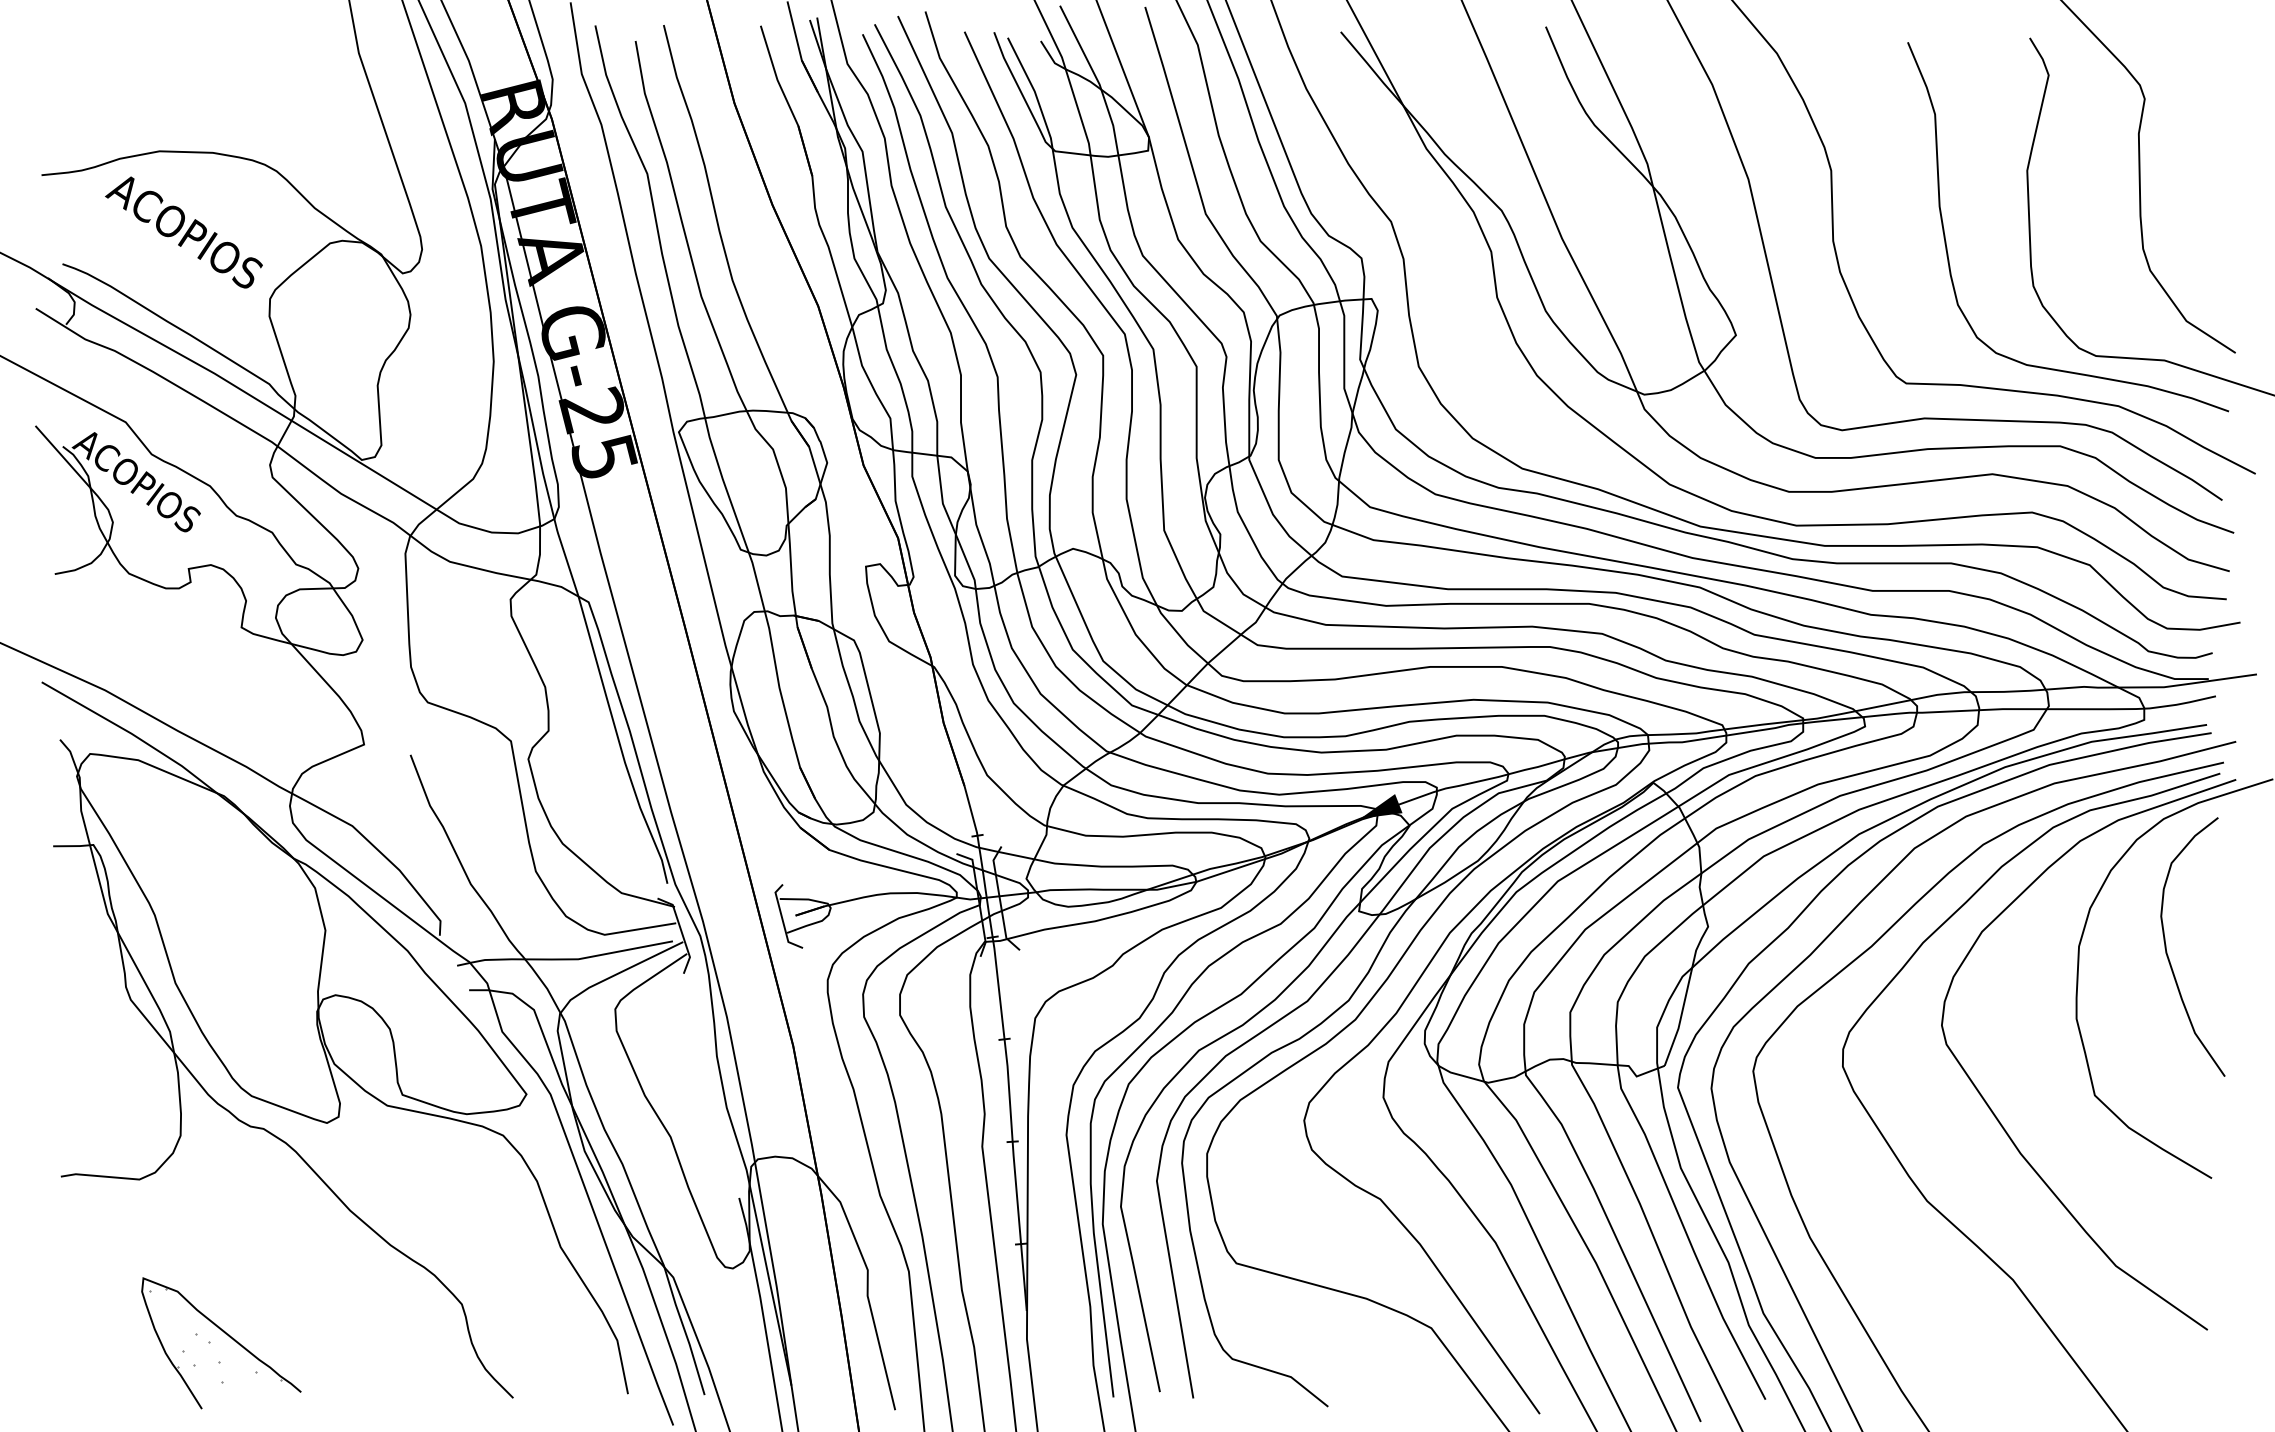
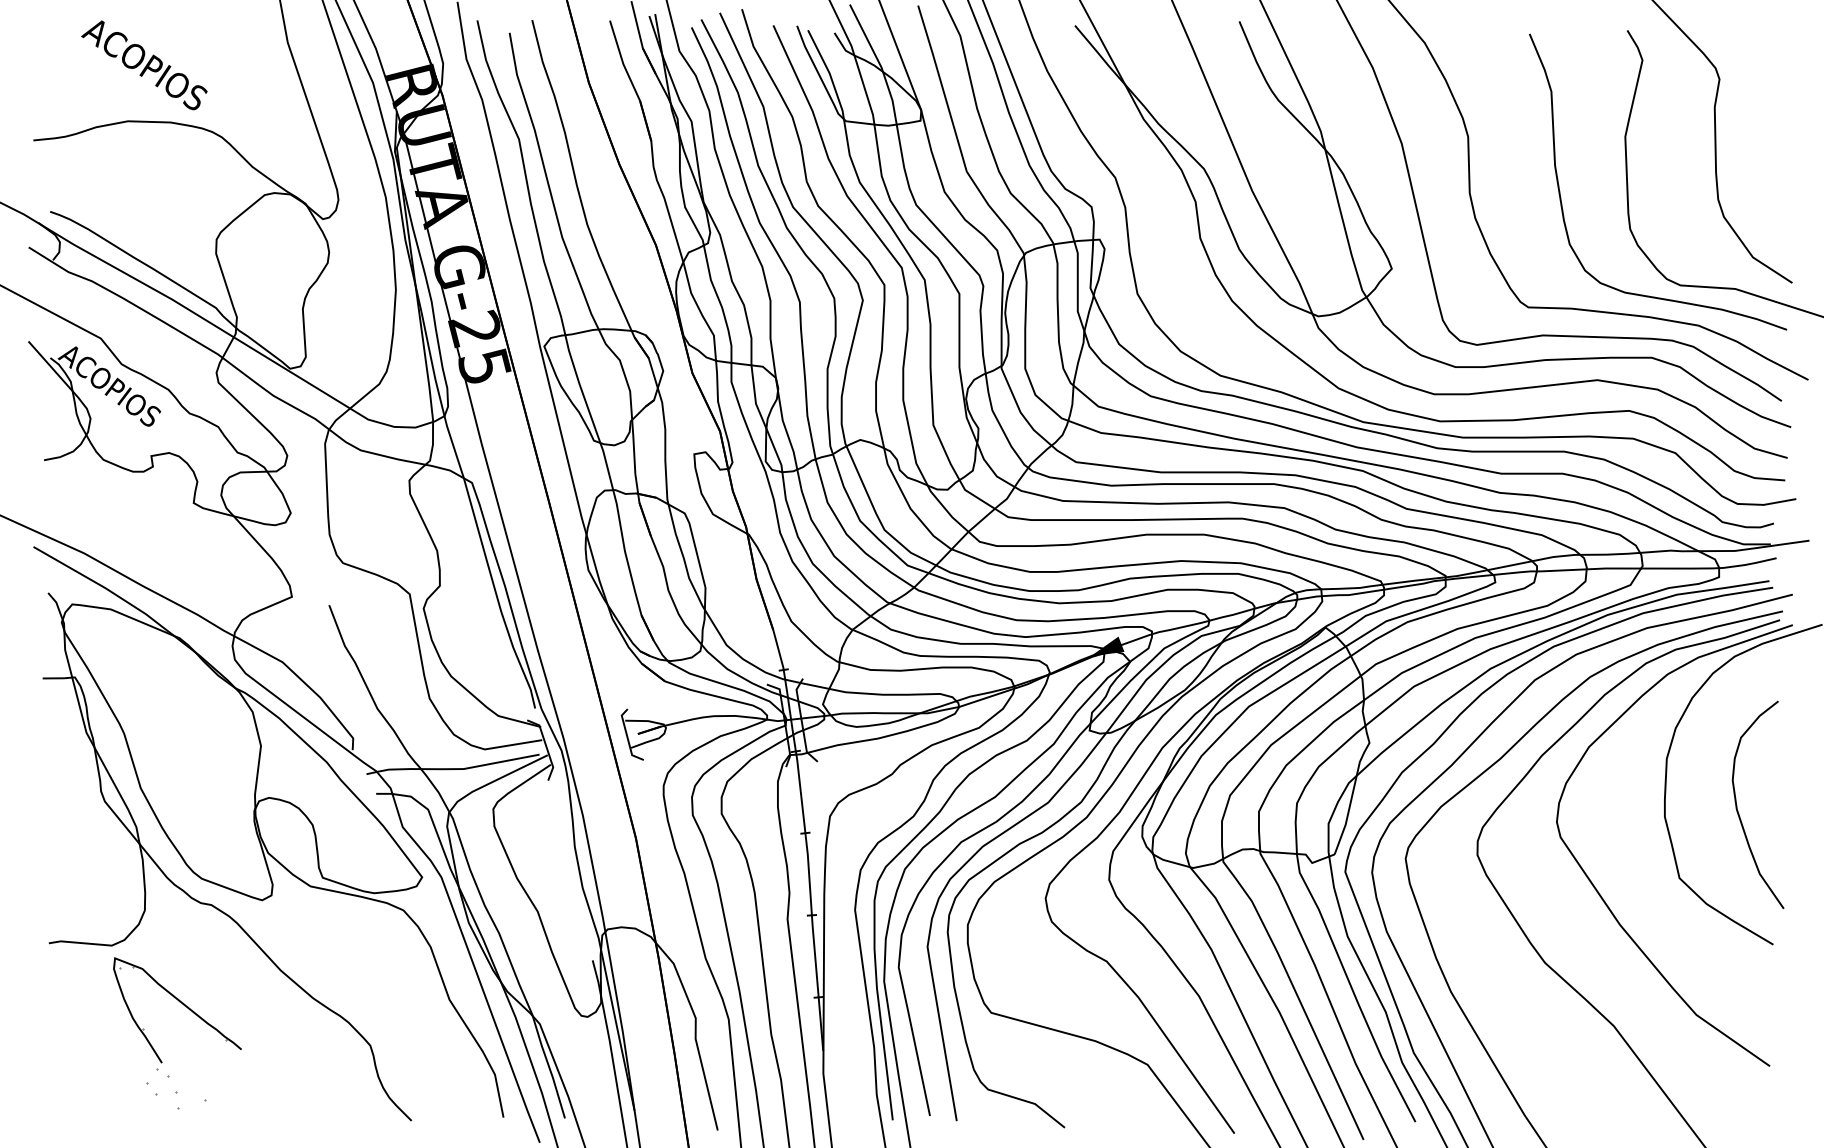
text: (183, 232) -> (143, 65), moved
curve: (2167, 951) -> (1737, 808), moved
part: (225, 1334) -> (180, 1003), moved

